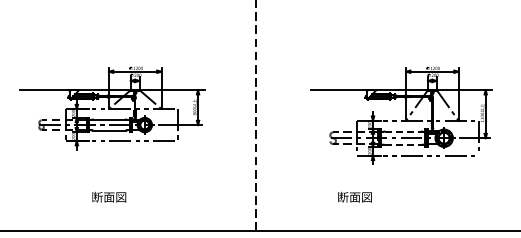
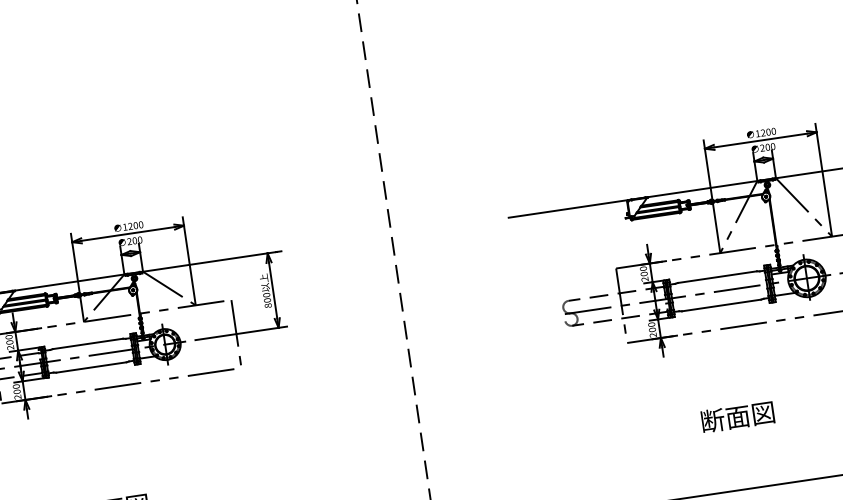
line: (403, 131) -> (718, 276), dashed -> solid
line: (403, 144) -> (722, 304), dashed -> solid
text: (354, 196) -> (736, 415), moved

